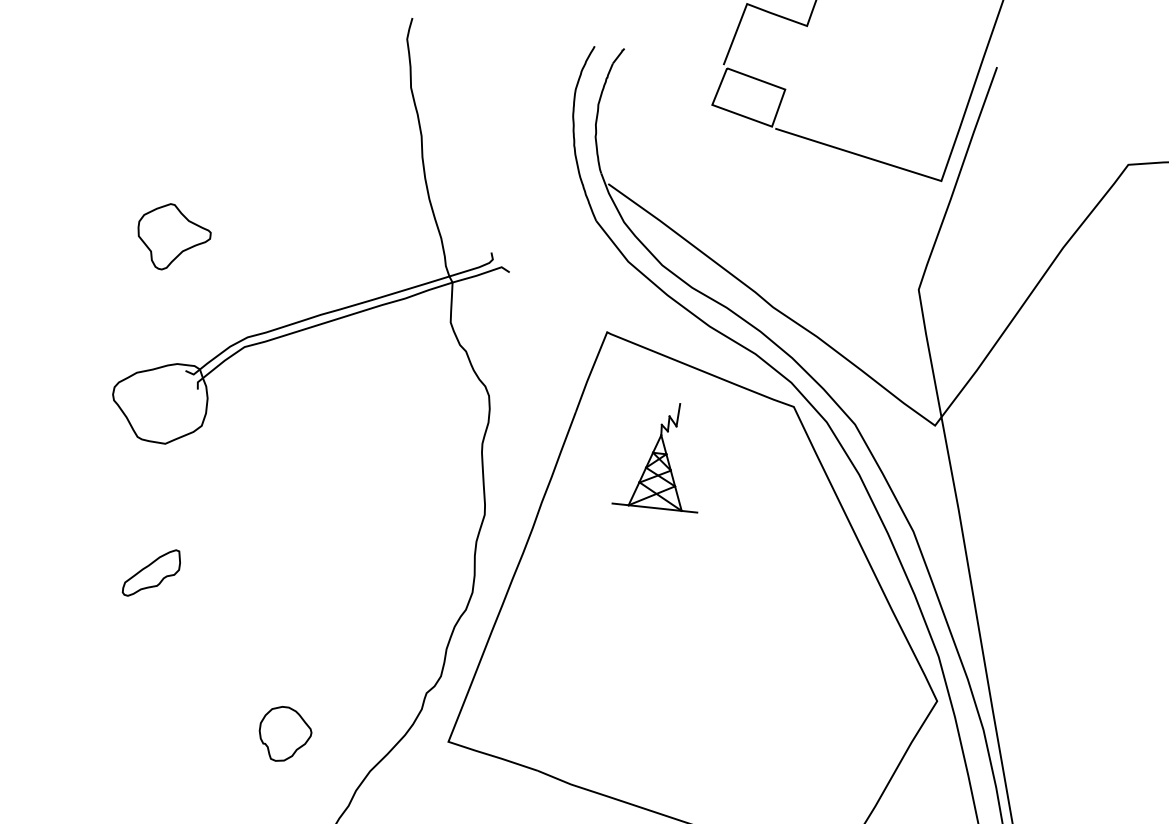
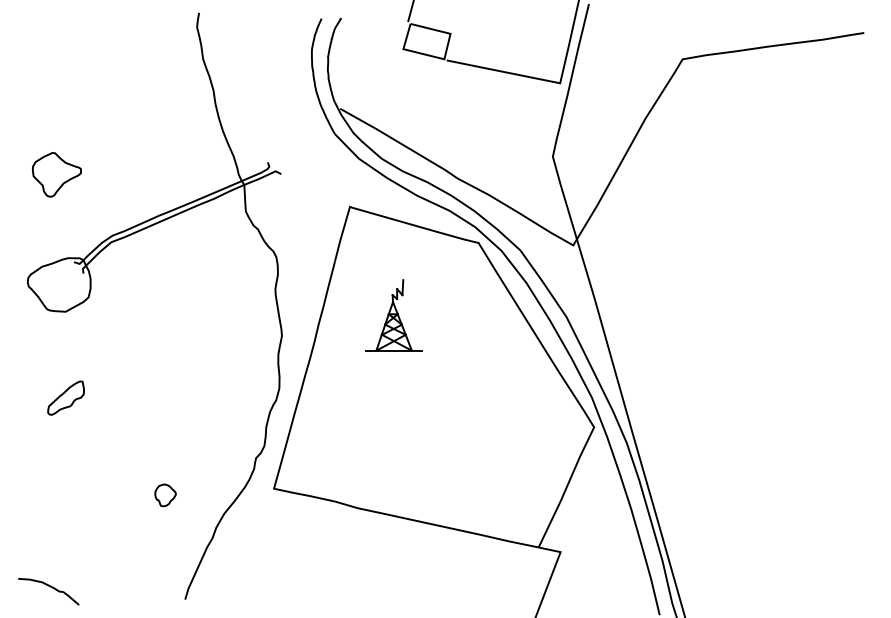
part: (659, 455) -> (393, 315), moved
part: (285, 734) -> (165, 495), size x0.6

